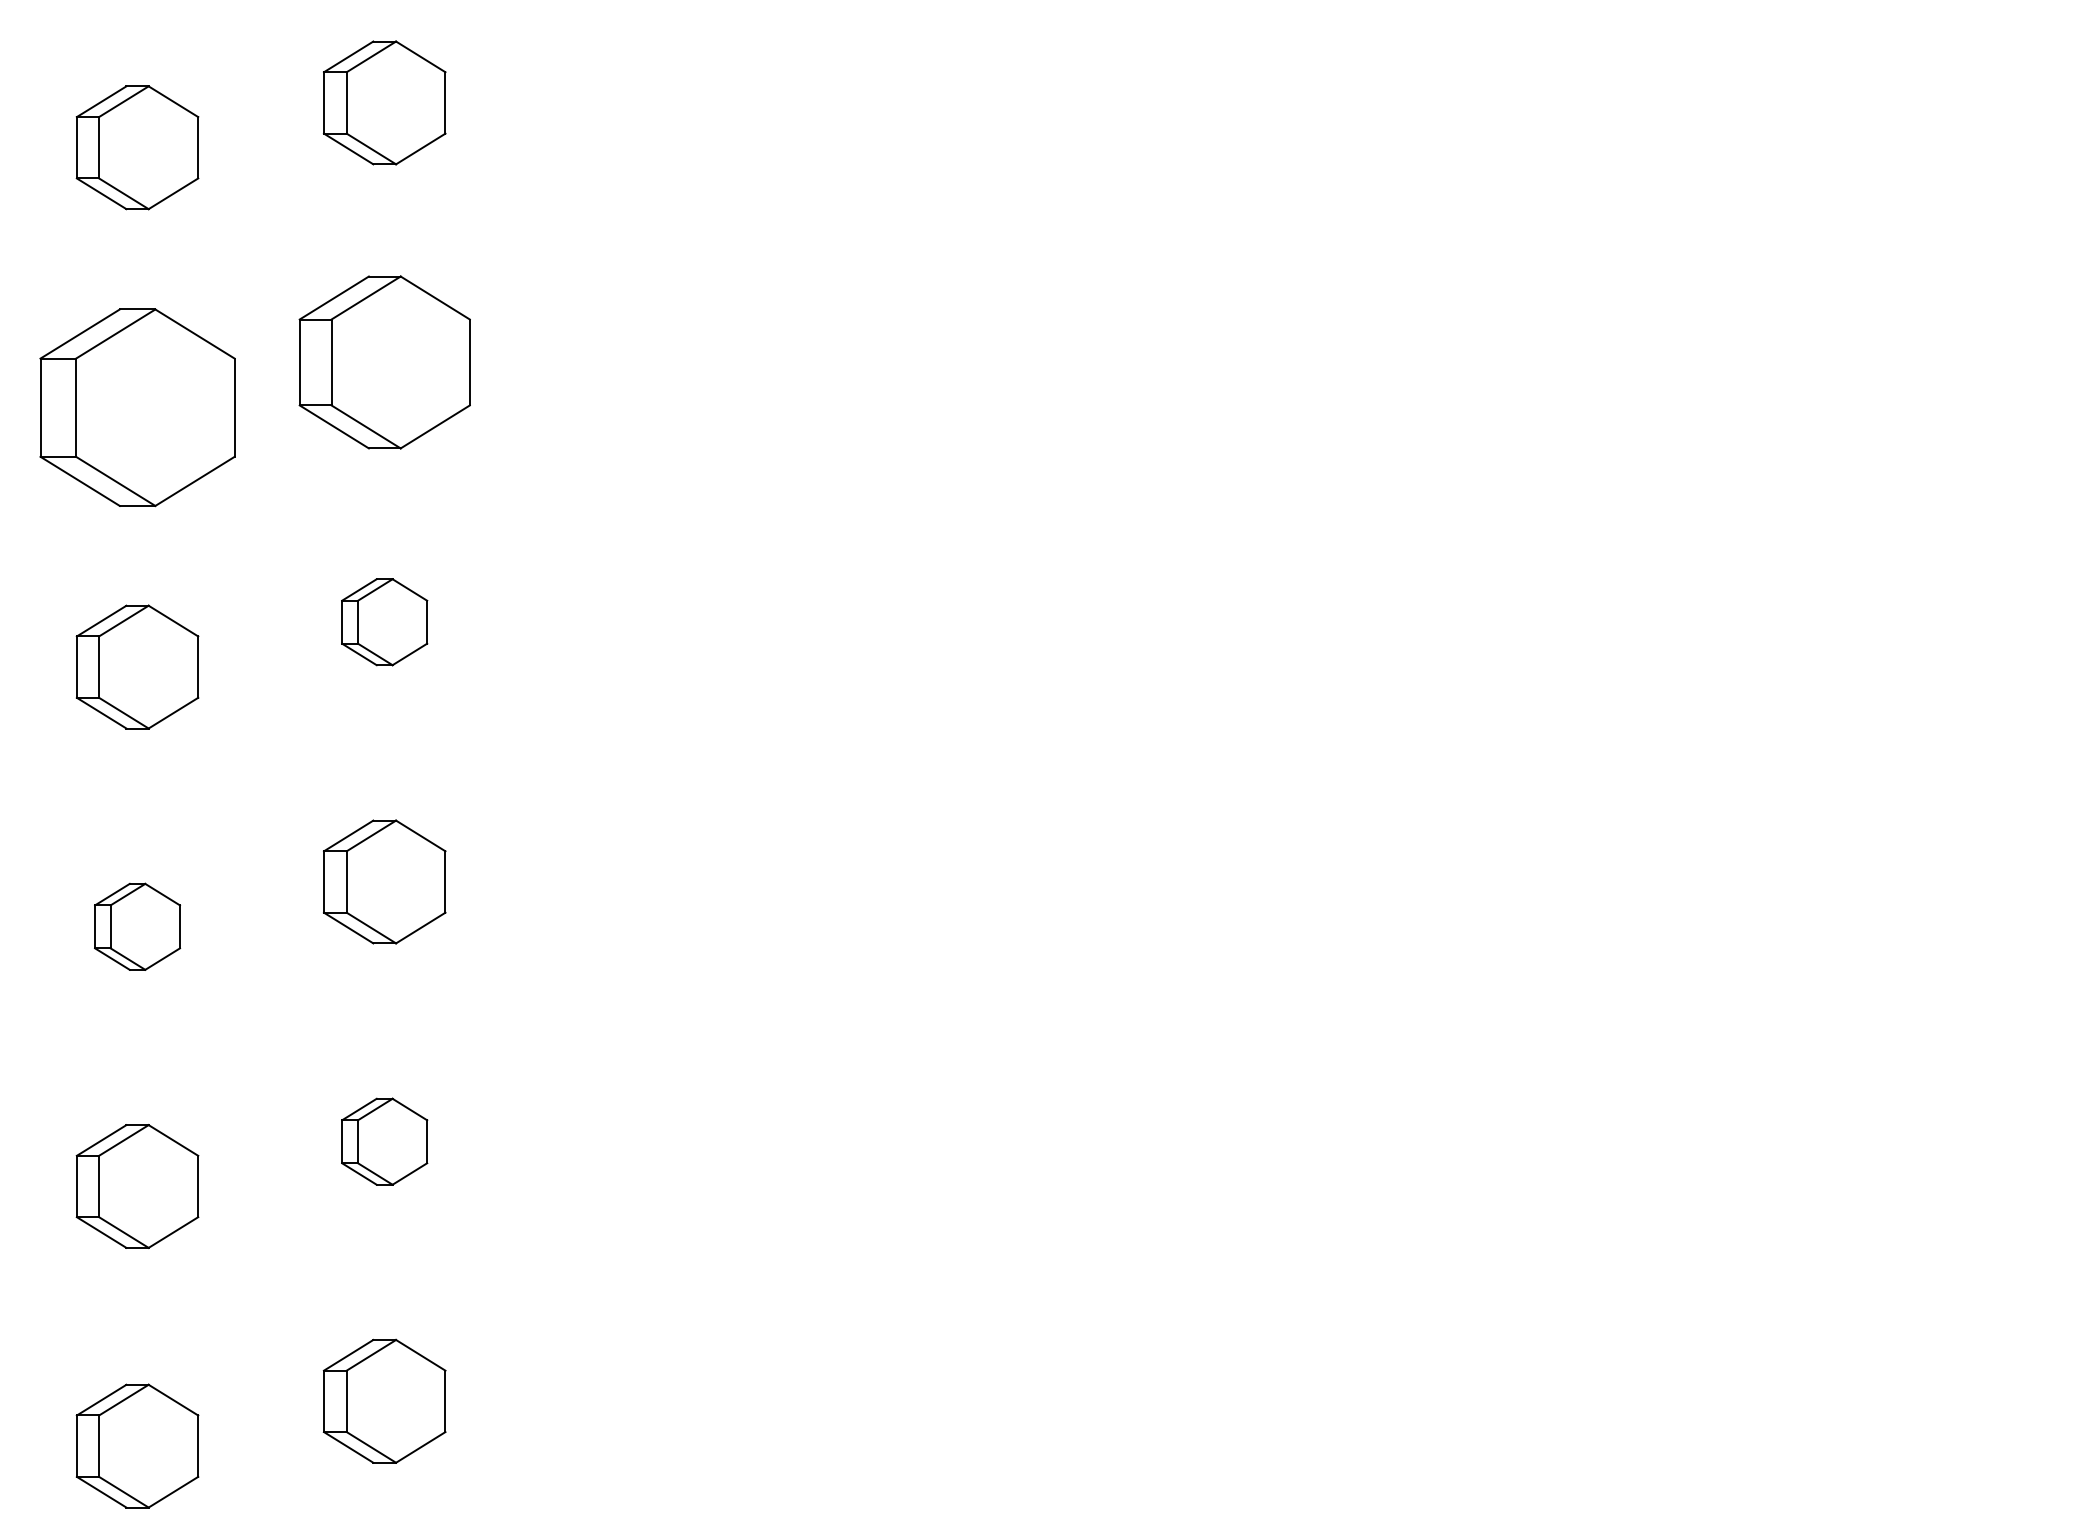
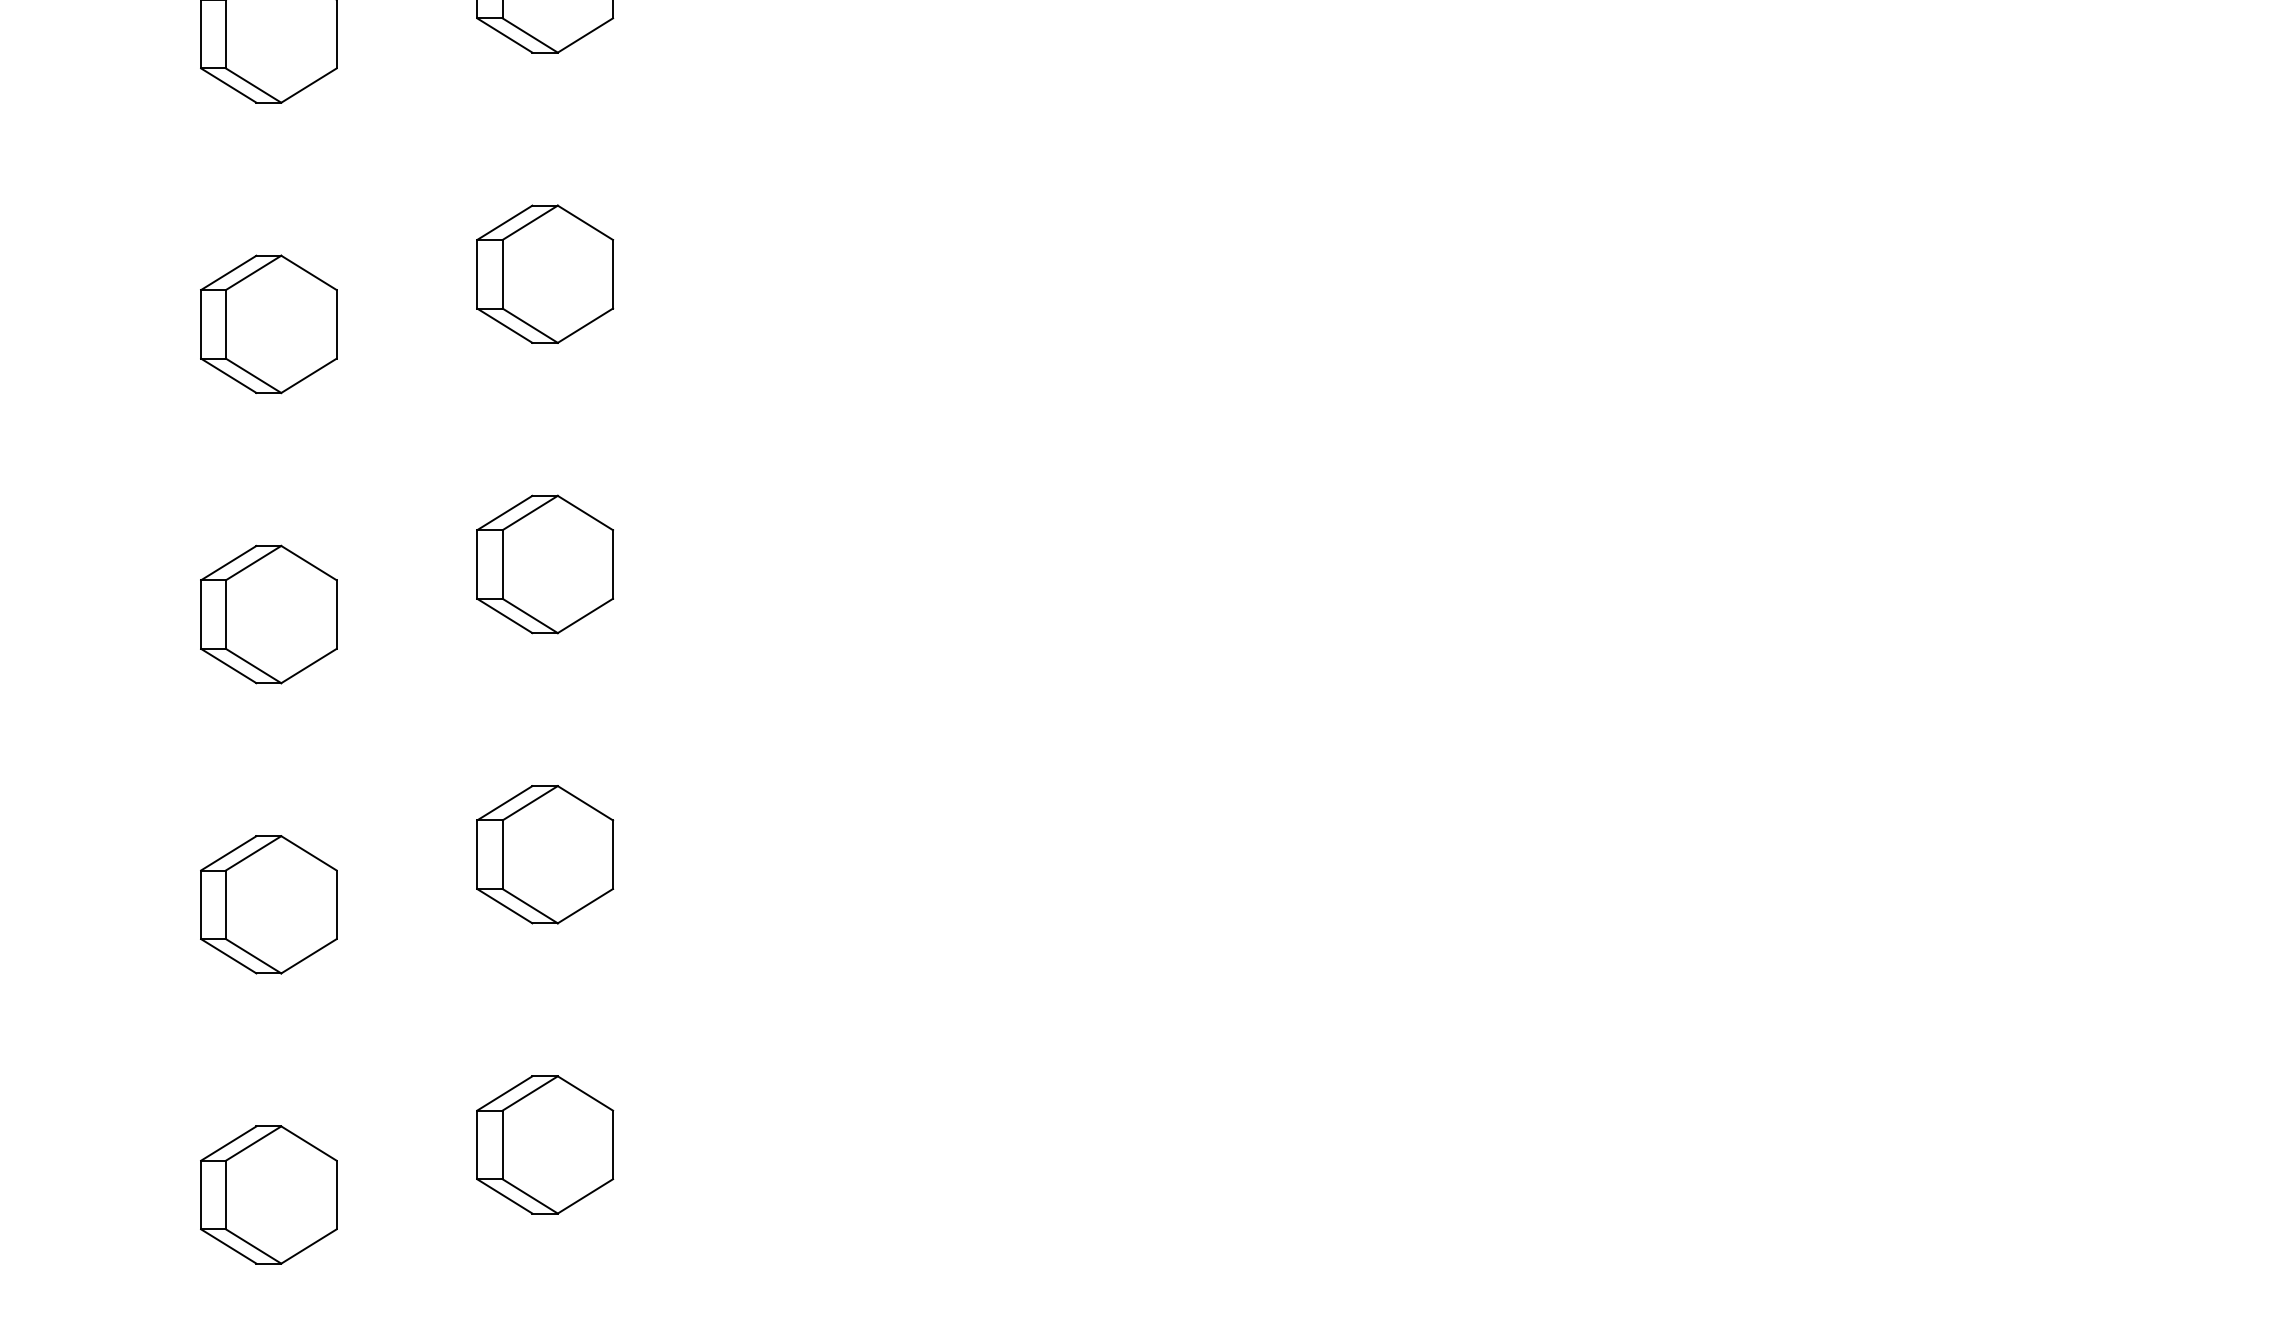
part: (384, 362) -> (544, 274), size x0.71
part: (137, 406) -> (268, 323), size x0.62
part: (384, 621) -> (544, 563), size x1.43
part: (137, 926) -> (268, 904), size x1.43
part: (384, 1141) -> (544, 1144), size x1.43

